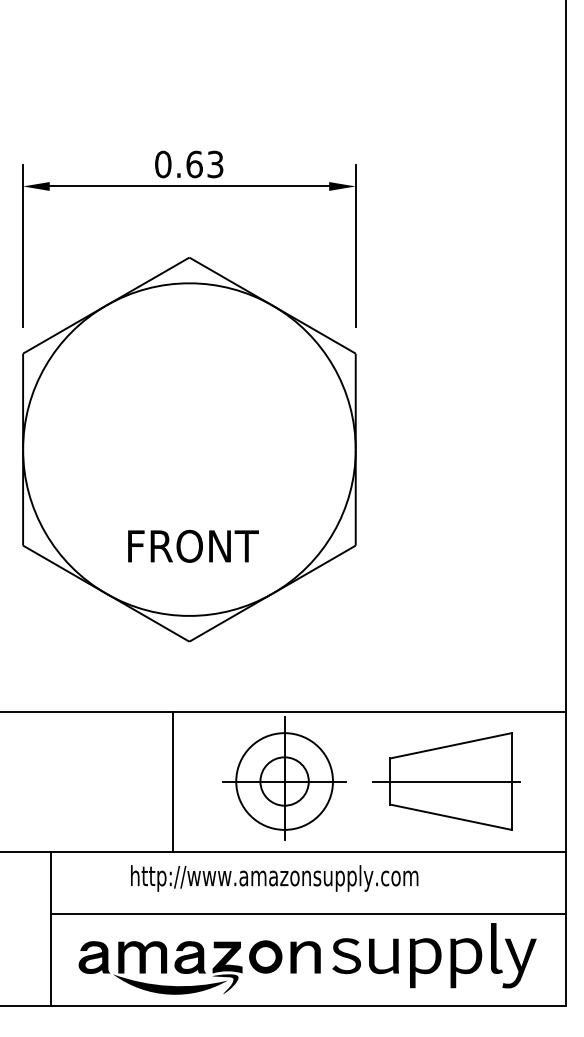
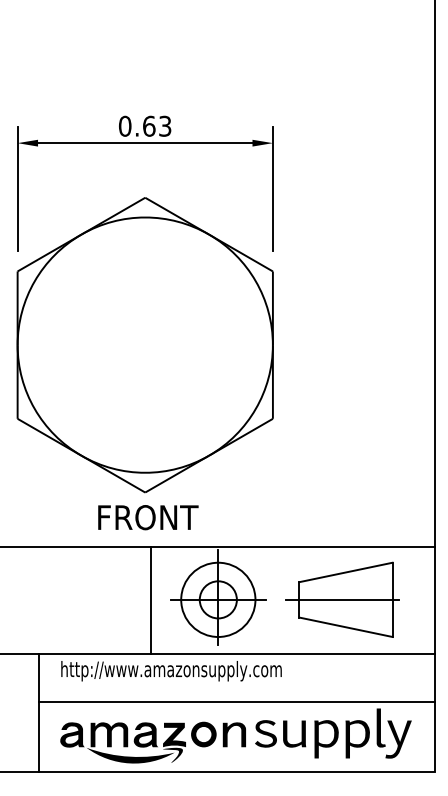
text: (193, 545) -> (148, 516), moved
line: (173, 781) -> (151, 599), moved
text: (274, 878) -> (171, 671), moved

